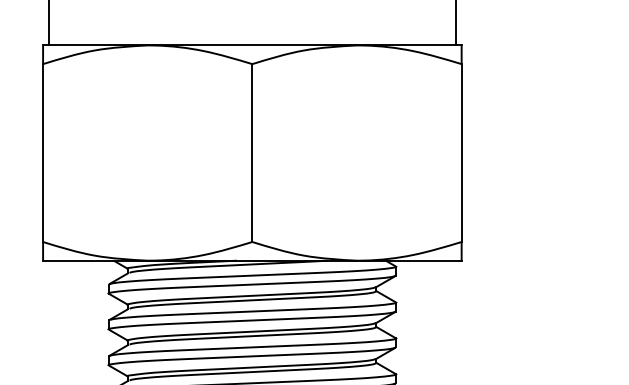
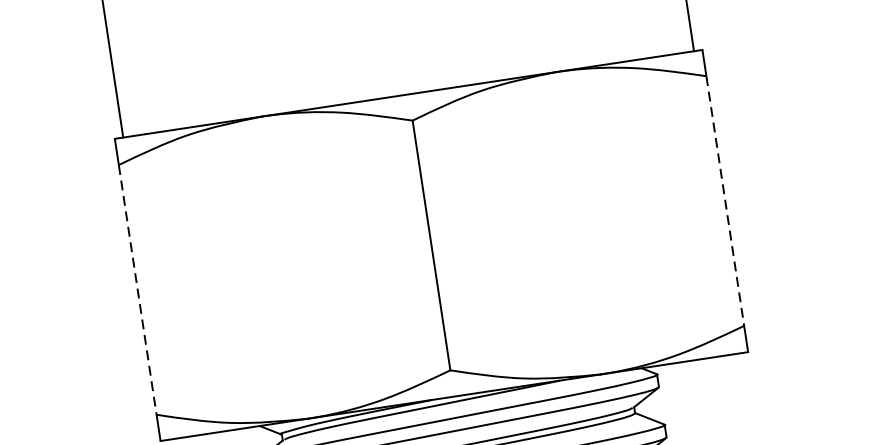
line: (43, 153) -> (138, 290), solid -> dashed
line: (461, 153) -> (725, 201), solid -> dashed

